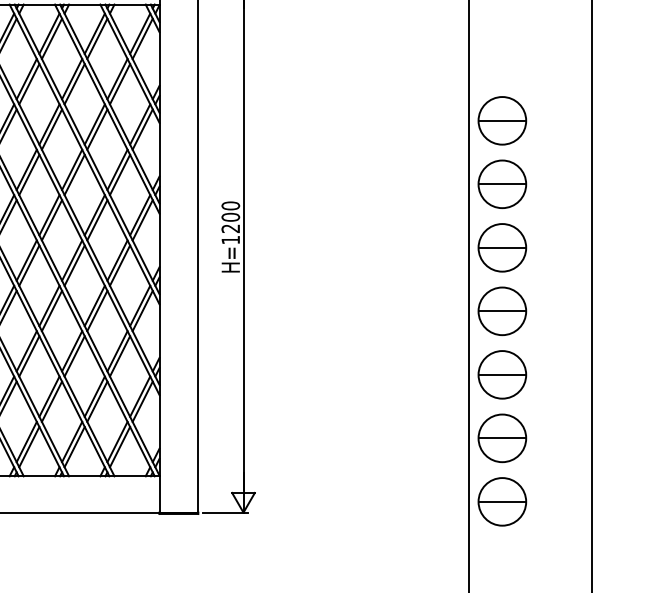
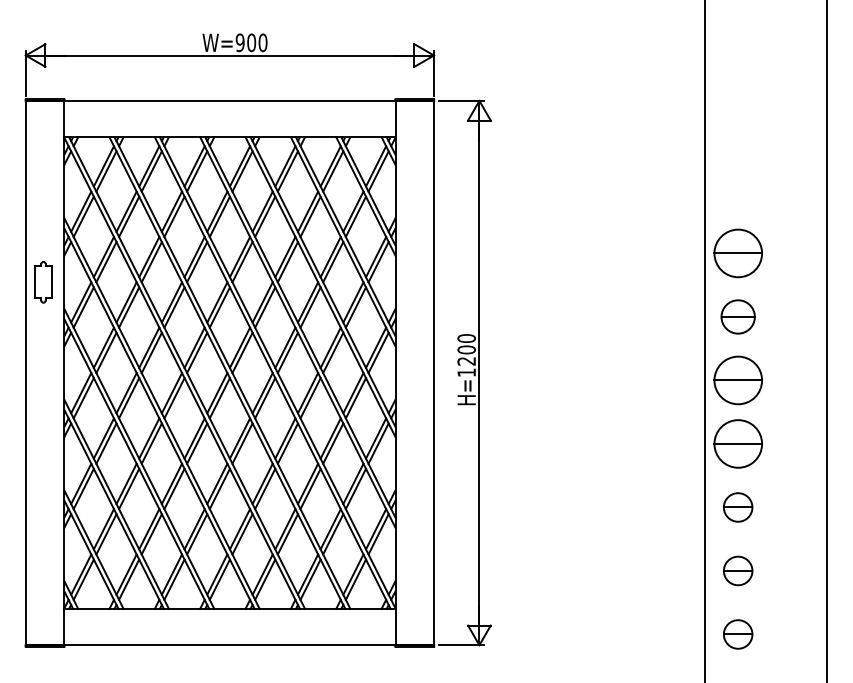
part: (501, 183) -> (737, 316), size x0.7
part: (501, 374) -> (737, 507), size x0.6
part: (501, 437) -> (737, 570), size x0.6
part: (501, 501) -> (737, 634), size x0.6

